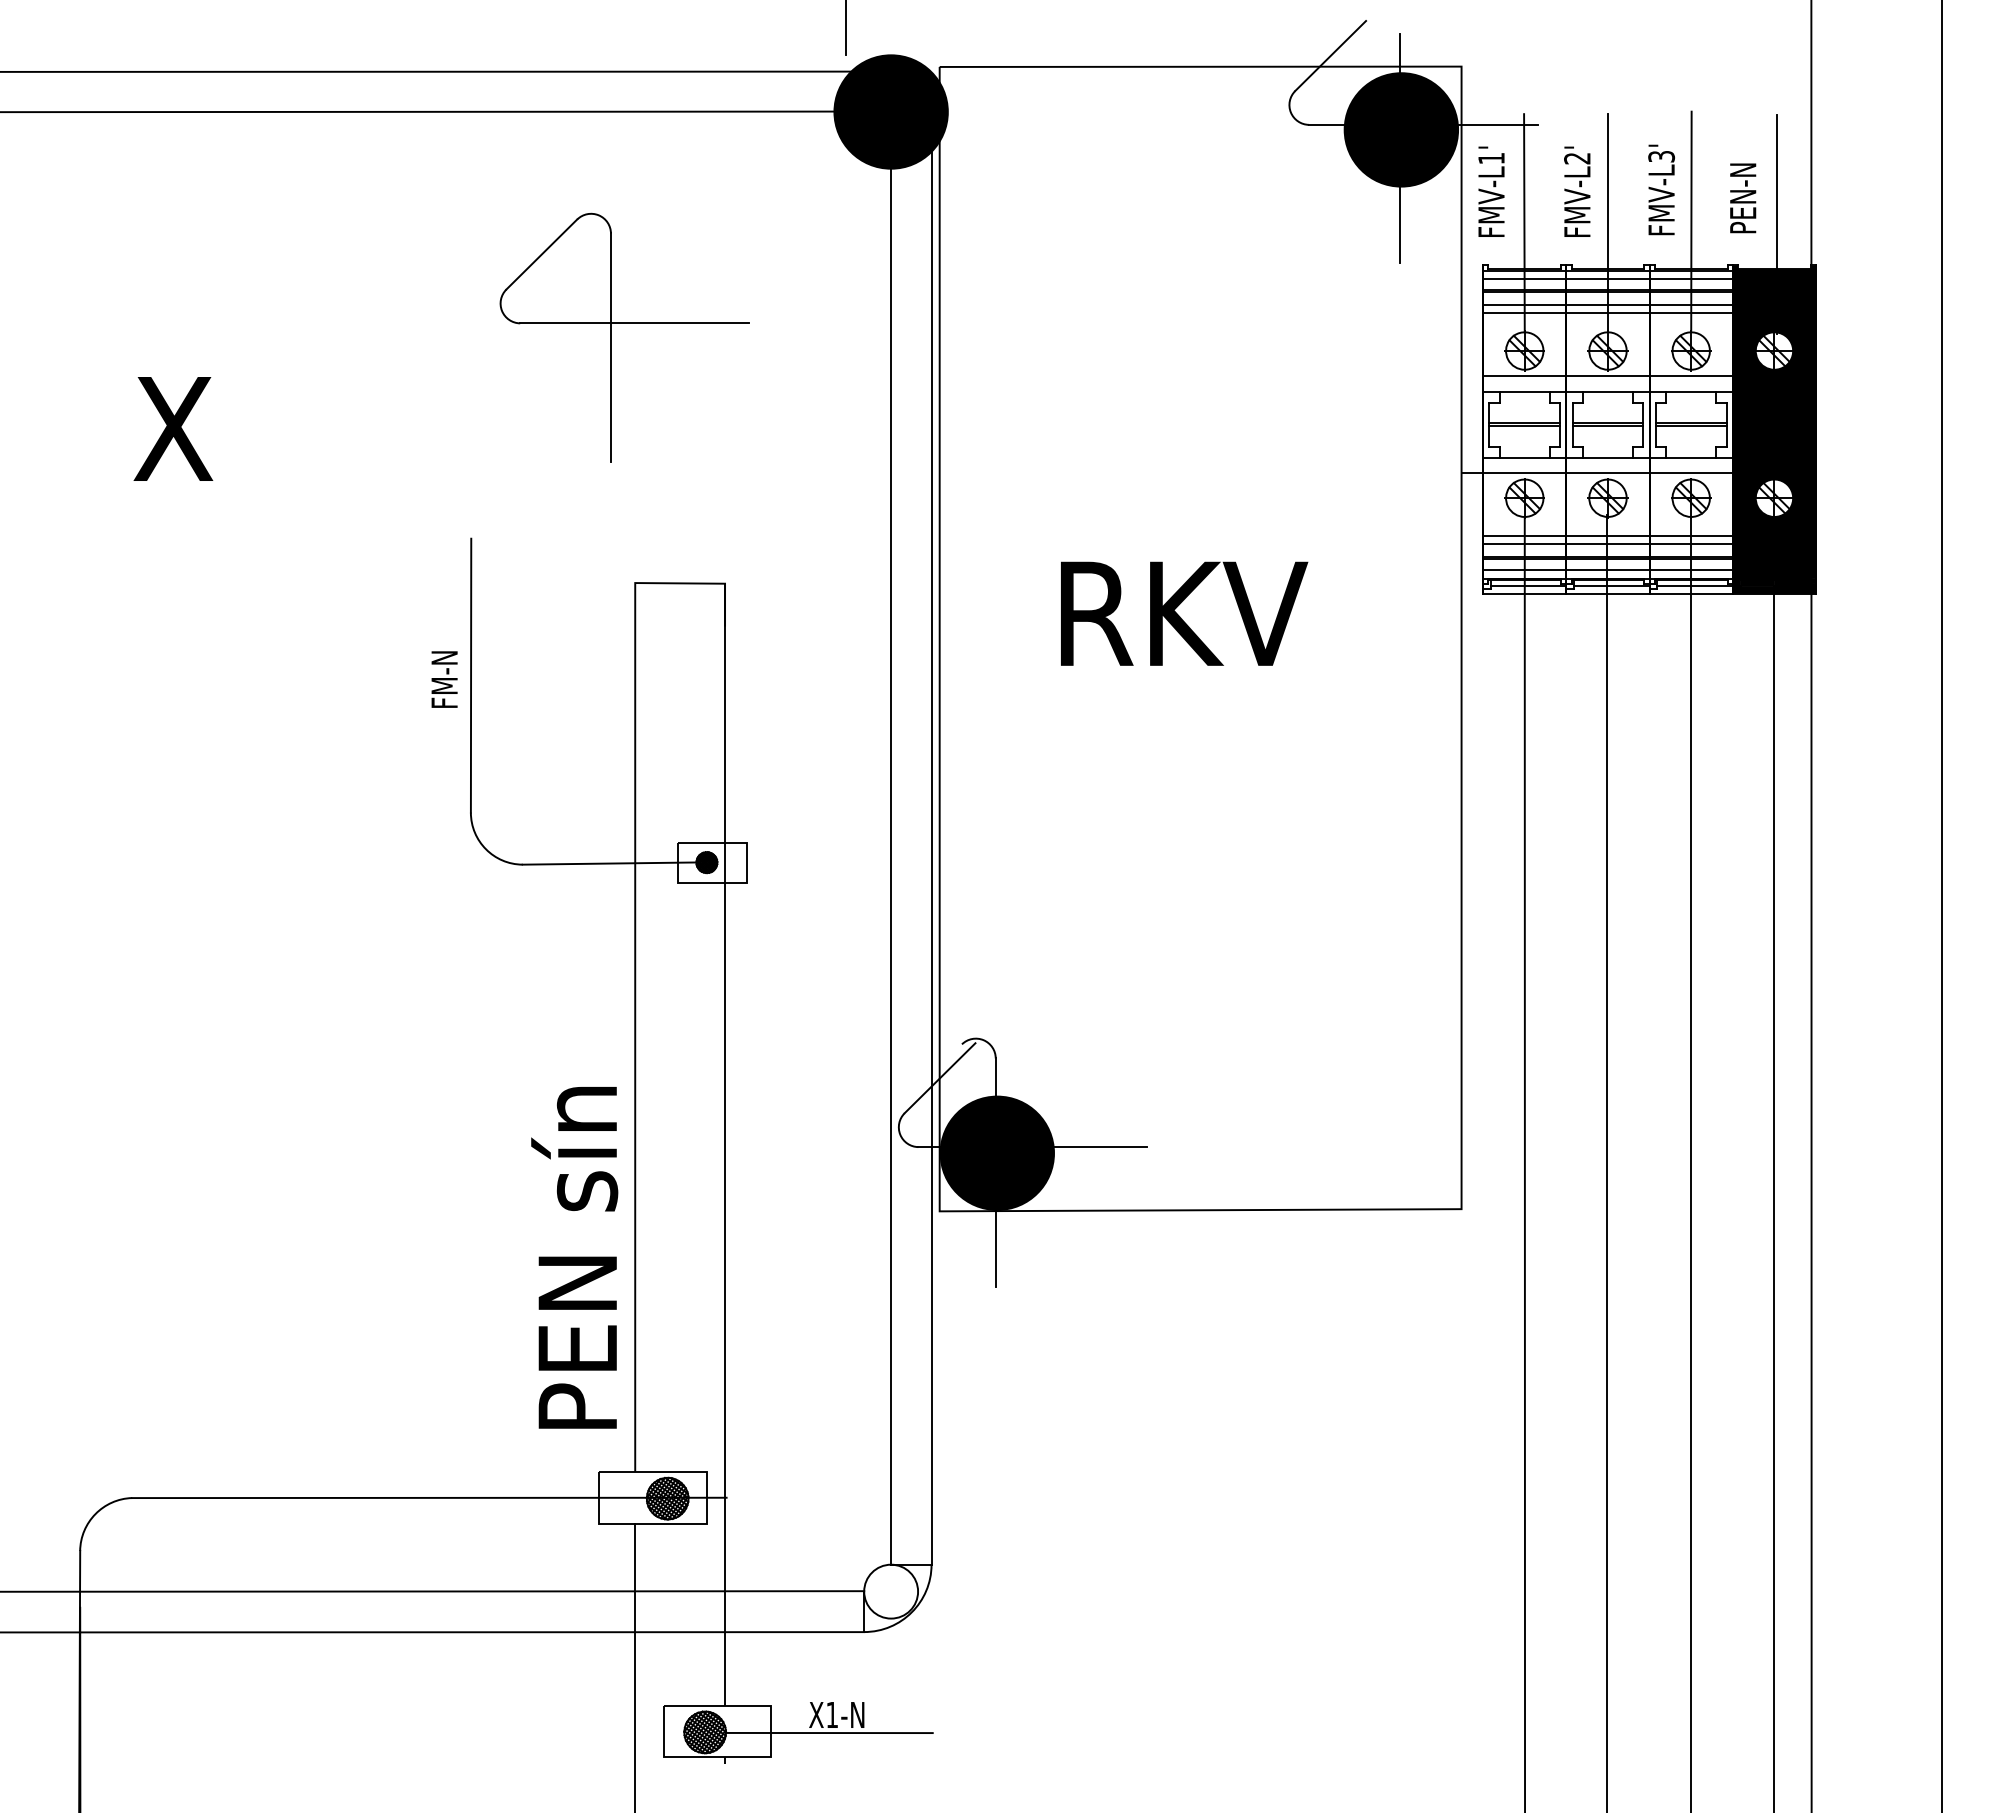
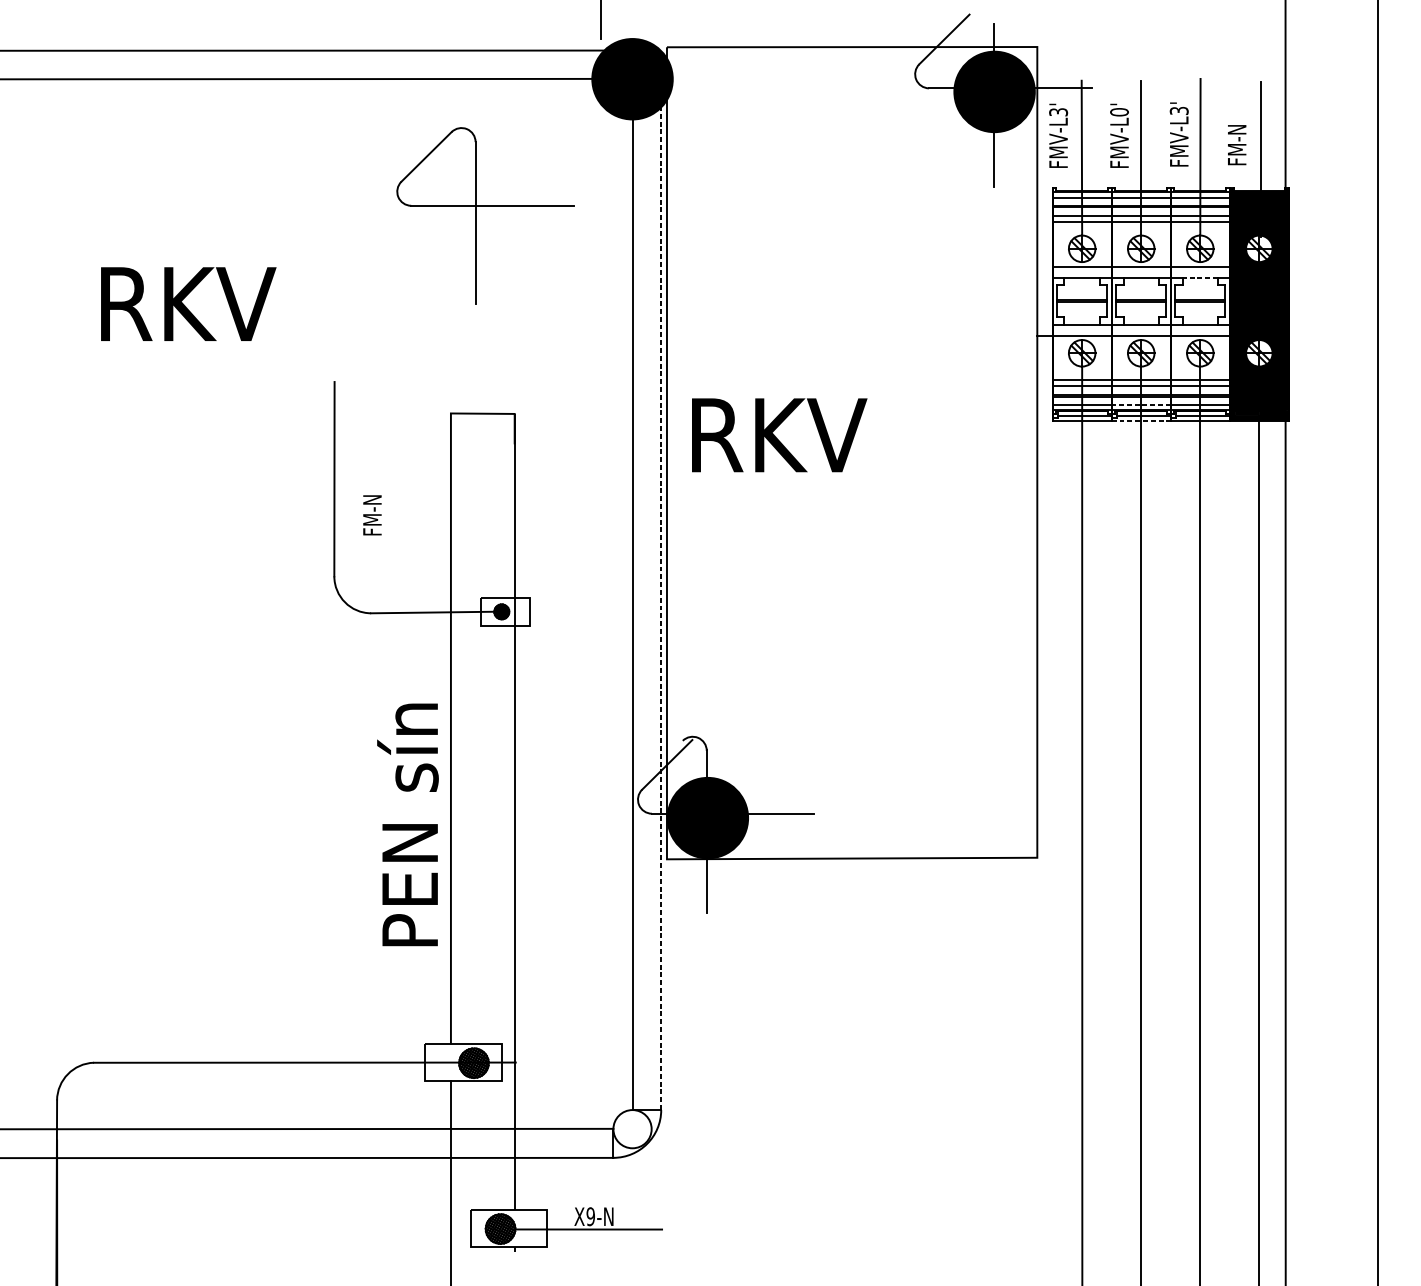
text: (1491, 158) -> (1058, 112), FMV-L1' -> FMV-L3'
text: (1577, 158) -> (1119, 112), FMV-L2' -> FMV-L0'
text: (1743, 196) -> (1237, 139), PEN-N -> FM-N
part: (611, 337) -> (475, 215), moved
line: (1691, 391) -> (1200, 277), solid -> dashed
text: (261, 428) -> (185, 303), X -> RKV
line: (1607, 570) -> (1140, 404), solid -> dashed
line: (1607, 594) -> (1140, 421), solid -> dashed
text: (1184, 613) -> (779, 435), moved
text: (444, 679) -> (372, 515), moved
line: (931, 851) -> (661, 603), solid -> dashed
text: (574, 1257) -> (407, 824), moved
text: (832, 1714) -> (590, 1216), X1-N -> X9-N

